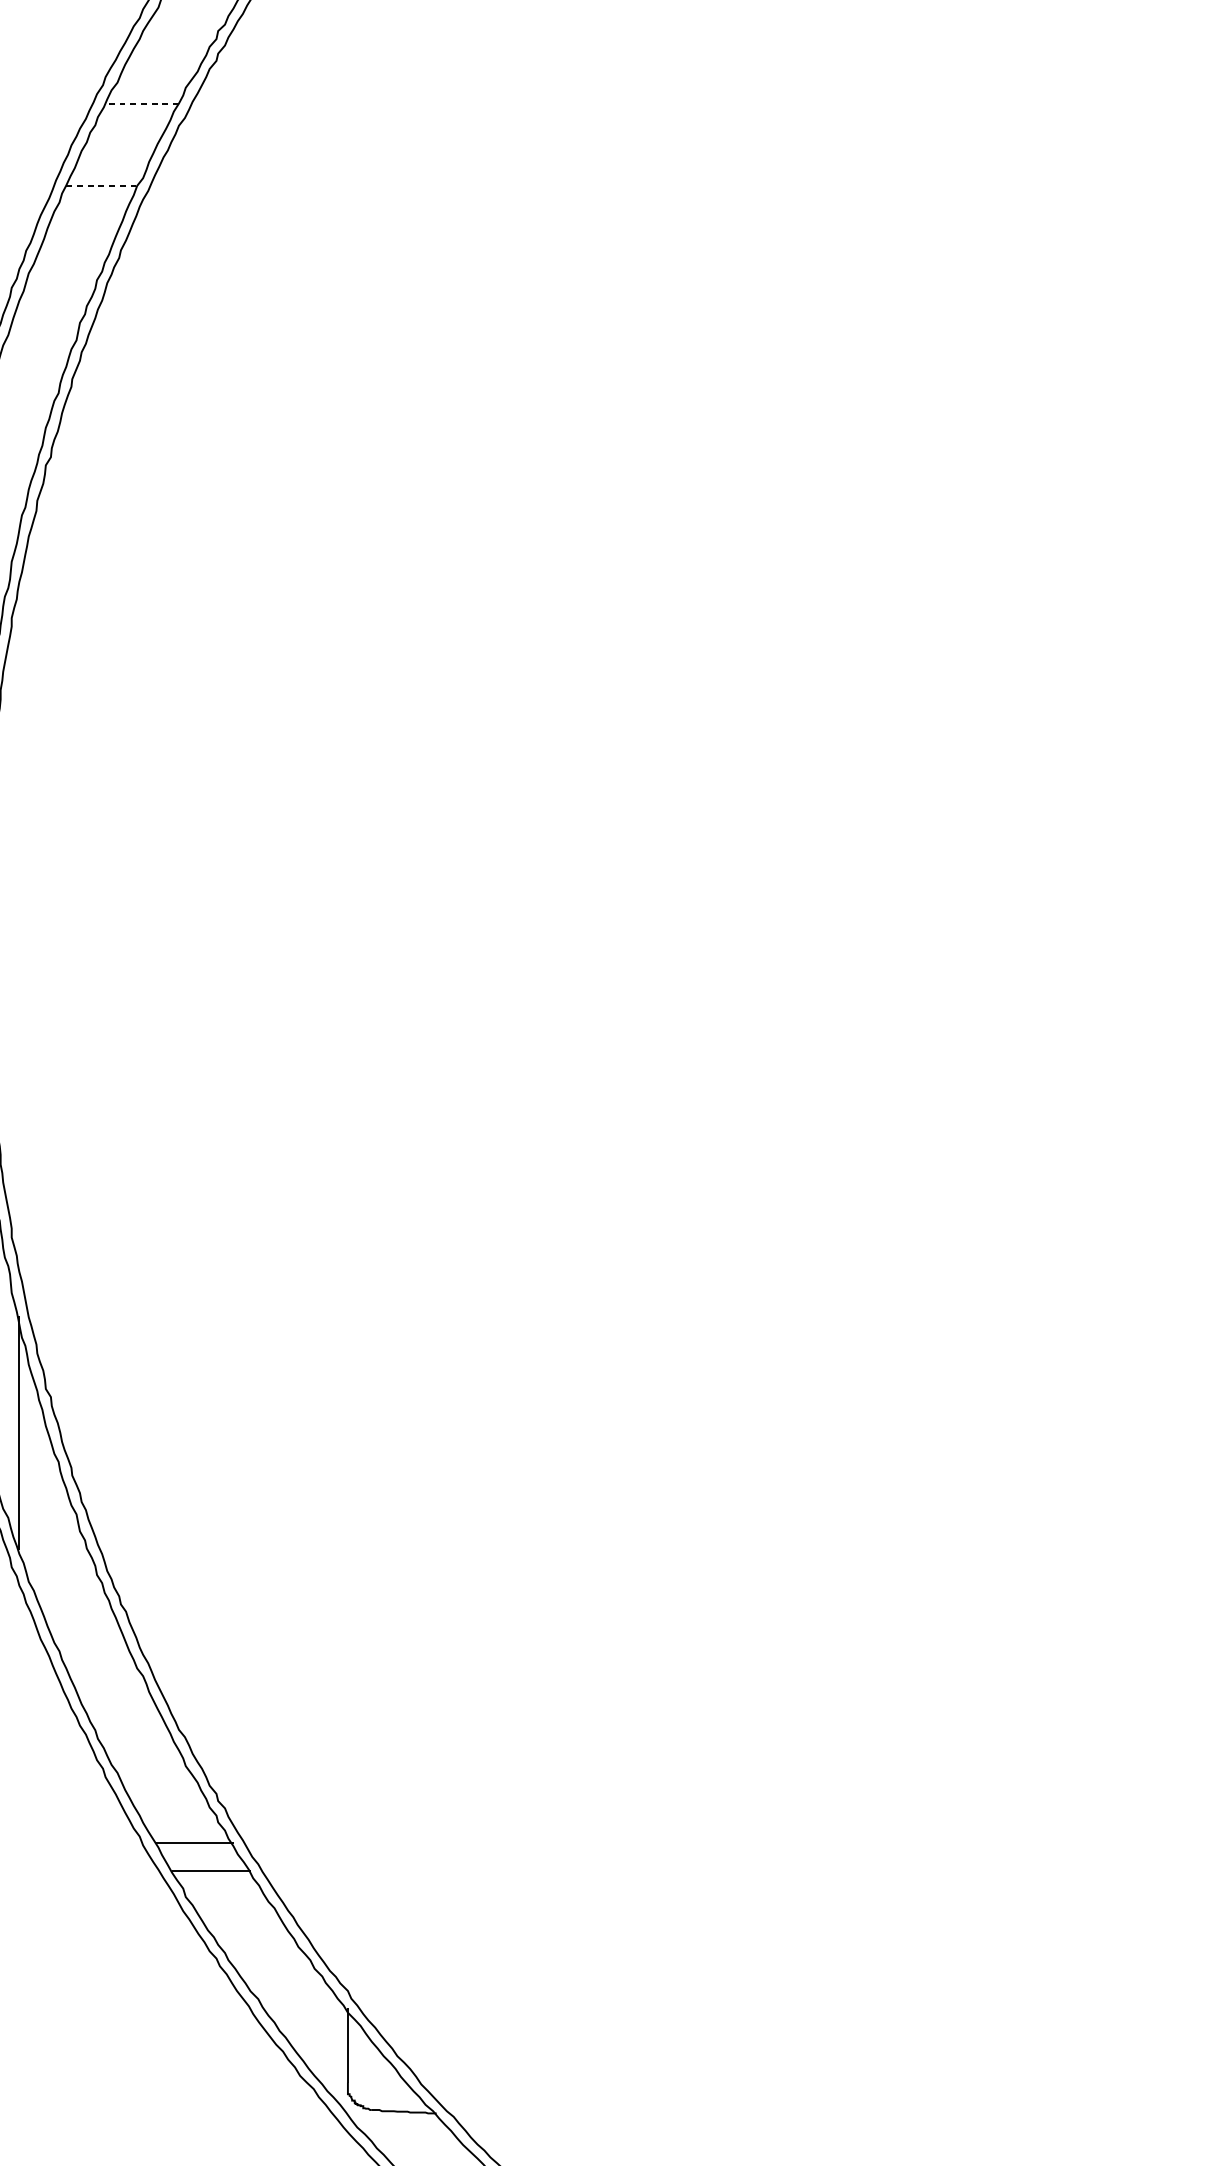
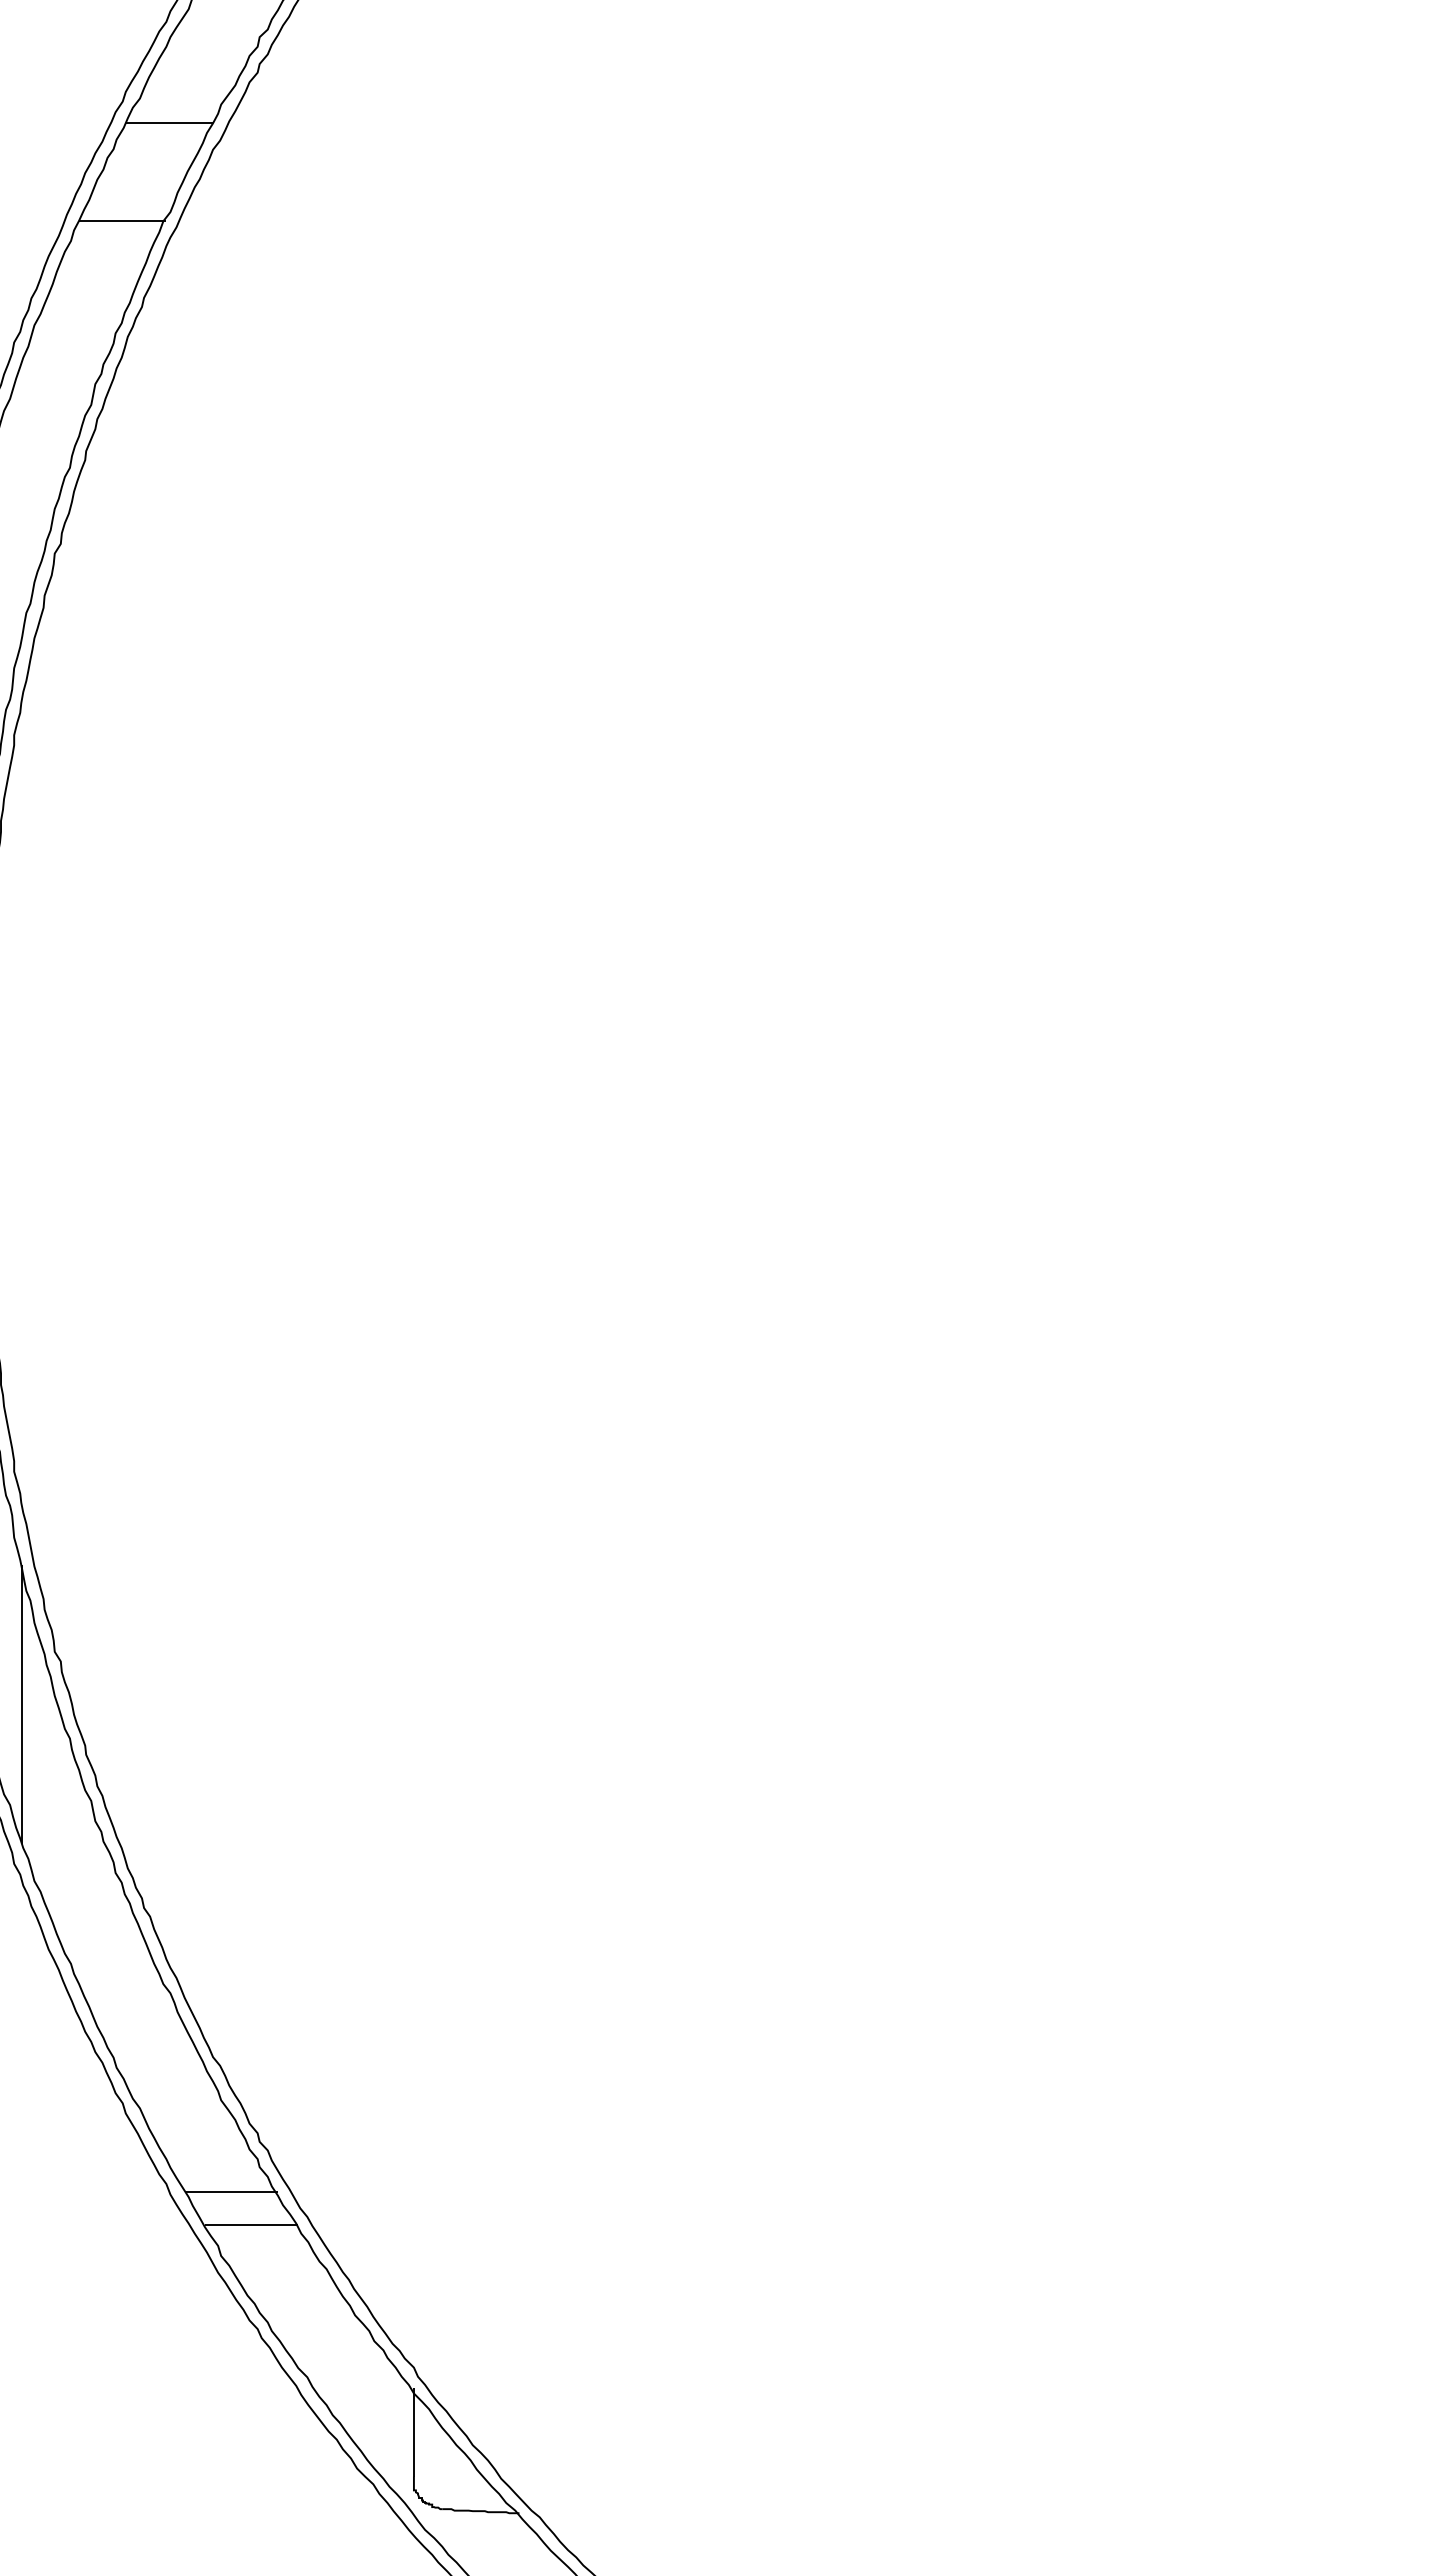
line: (142, 103) -> (169, 123), dashed -> solid
line: (102, 186) -> (122, 221), dashed -> solid

